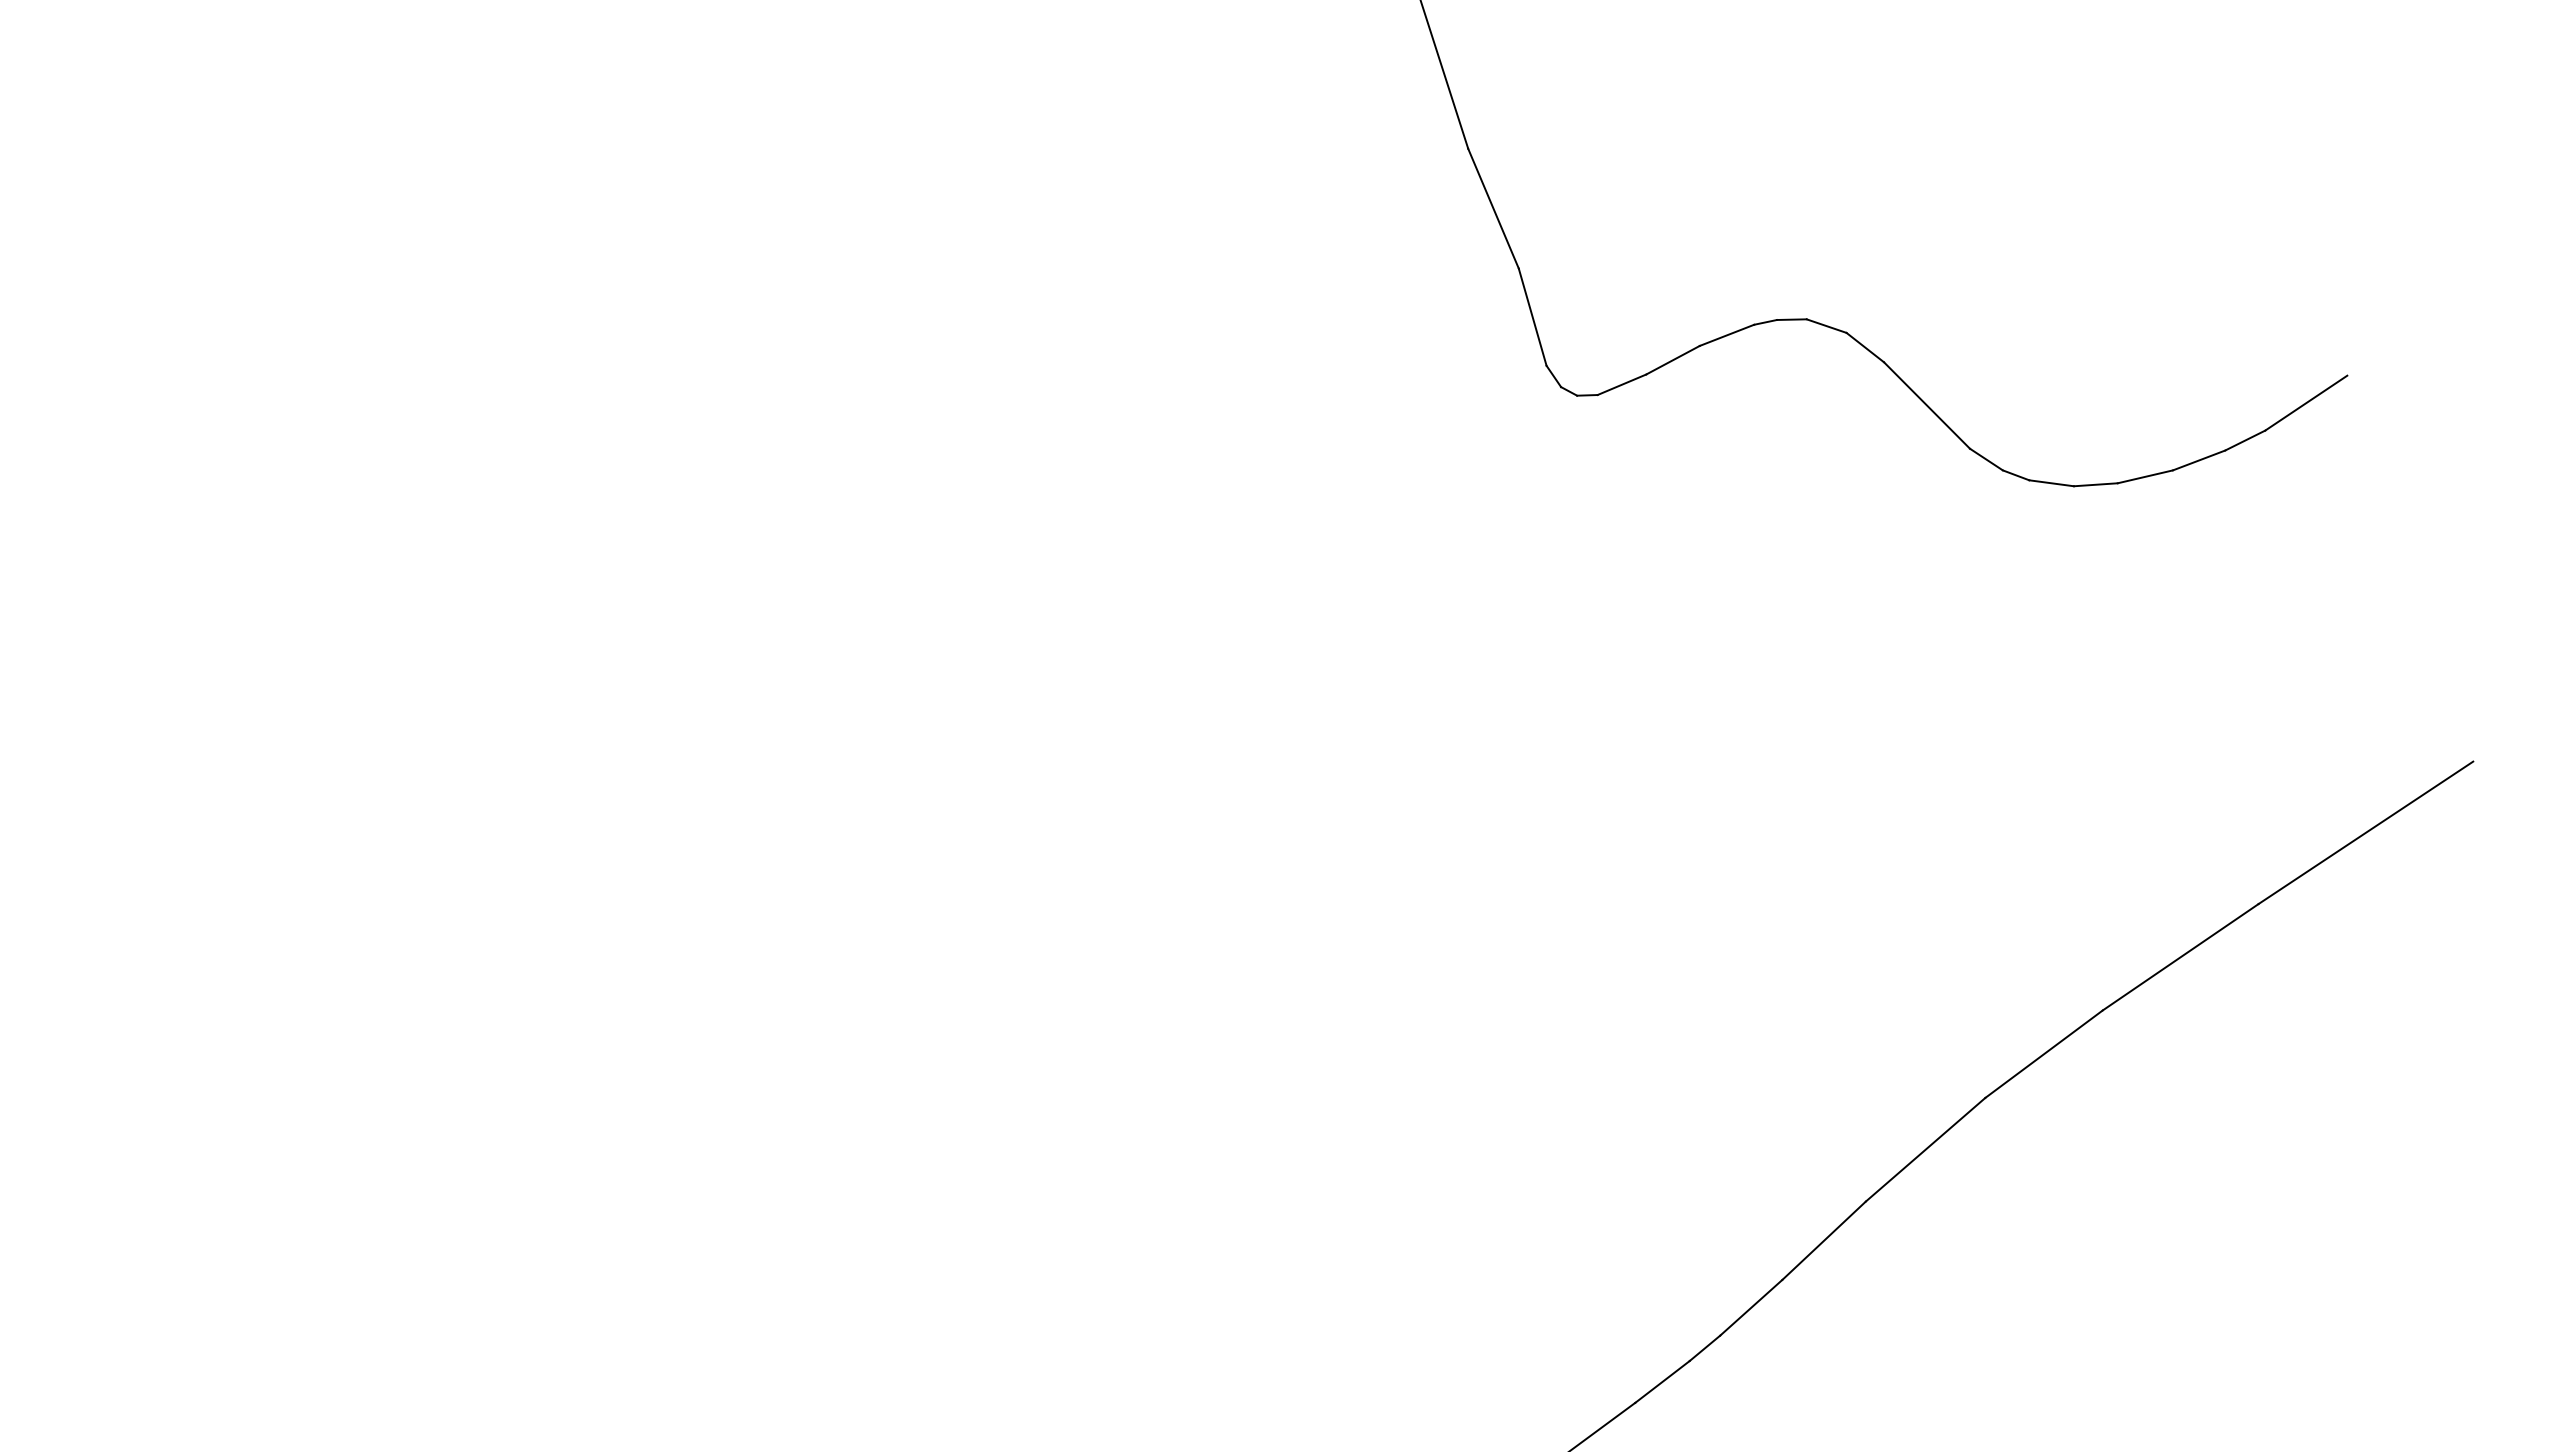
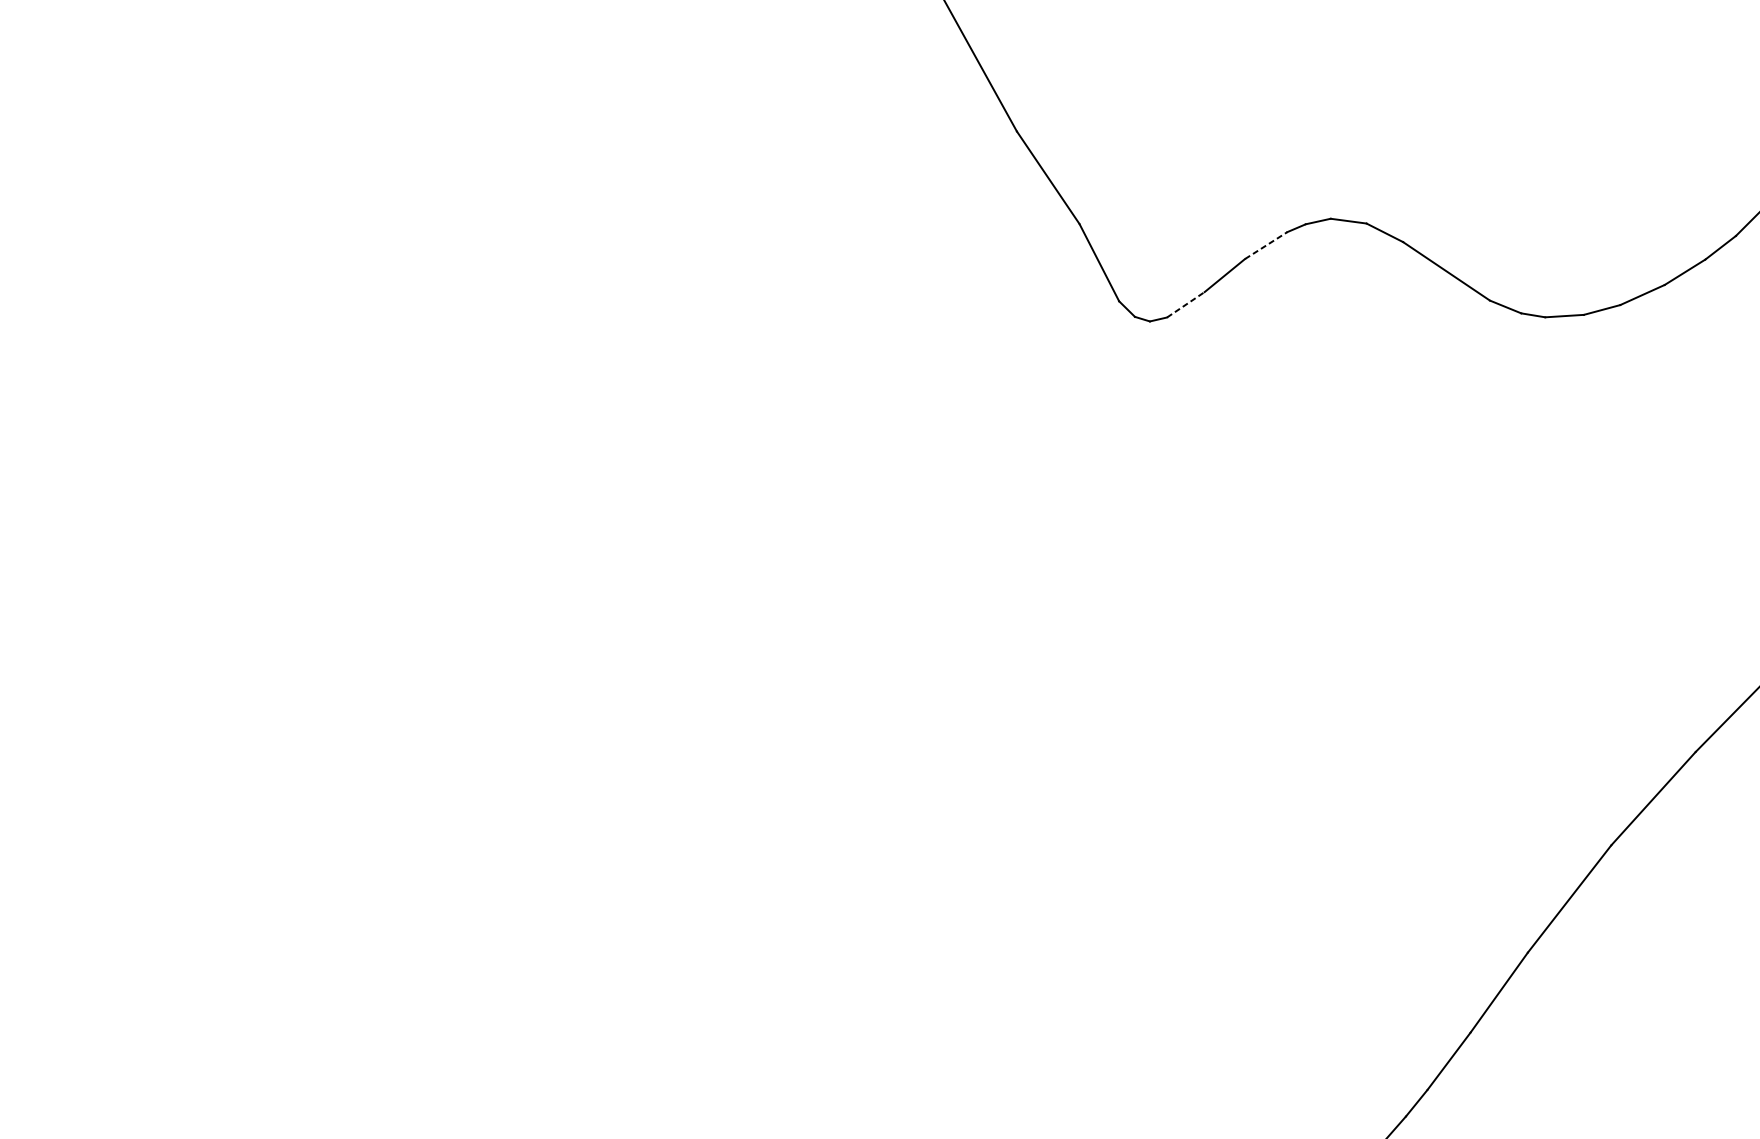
line: (1727, 335) -> (1266, 245), solid -> dashed
line: (1622, 384) -> (1186, 304), solid -> dashed

